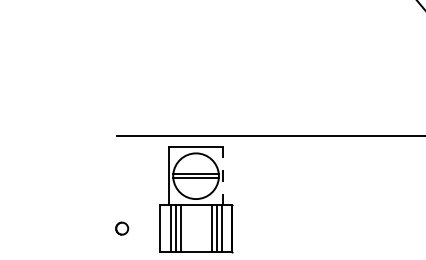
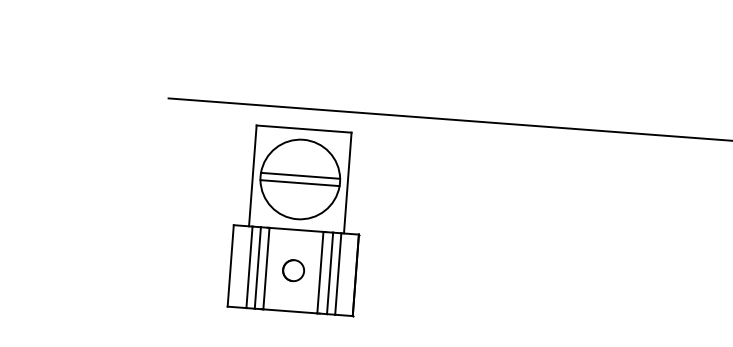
line: (223, 176) -> (347, 183), dashed -> solid
part: (122, 228) -> (294, 270), moved

